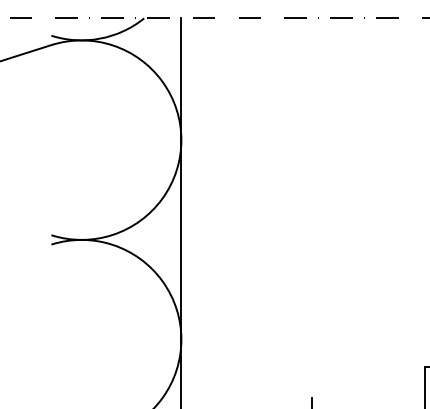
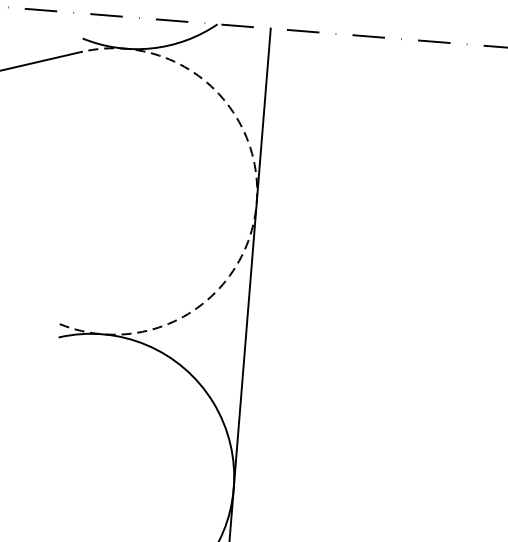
arc: (181, 140) -> (256, 203), solid -> dashed

